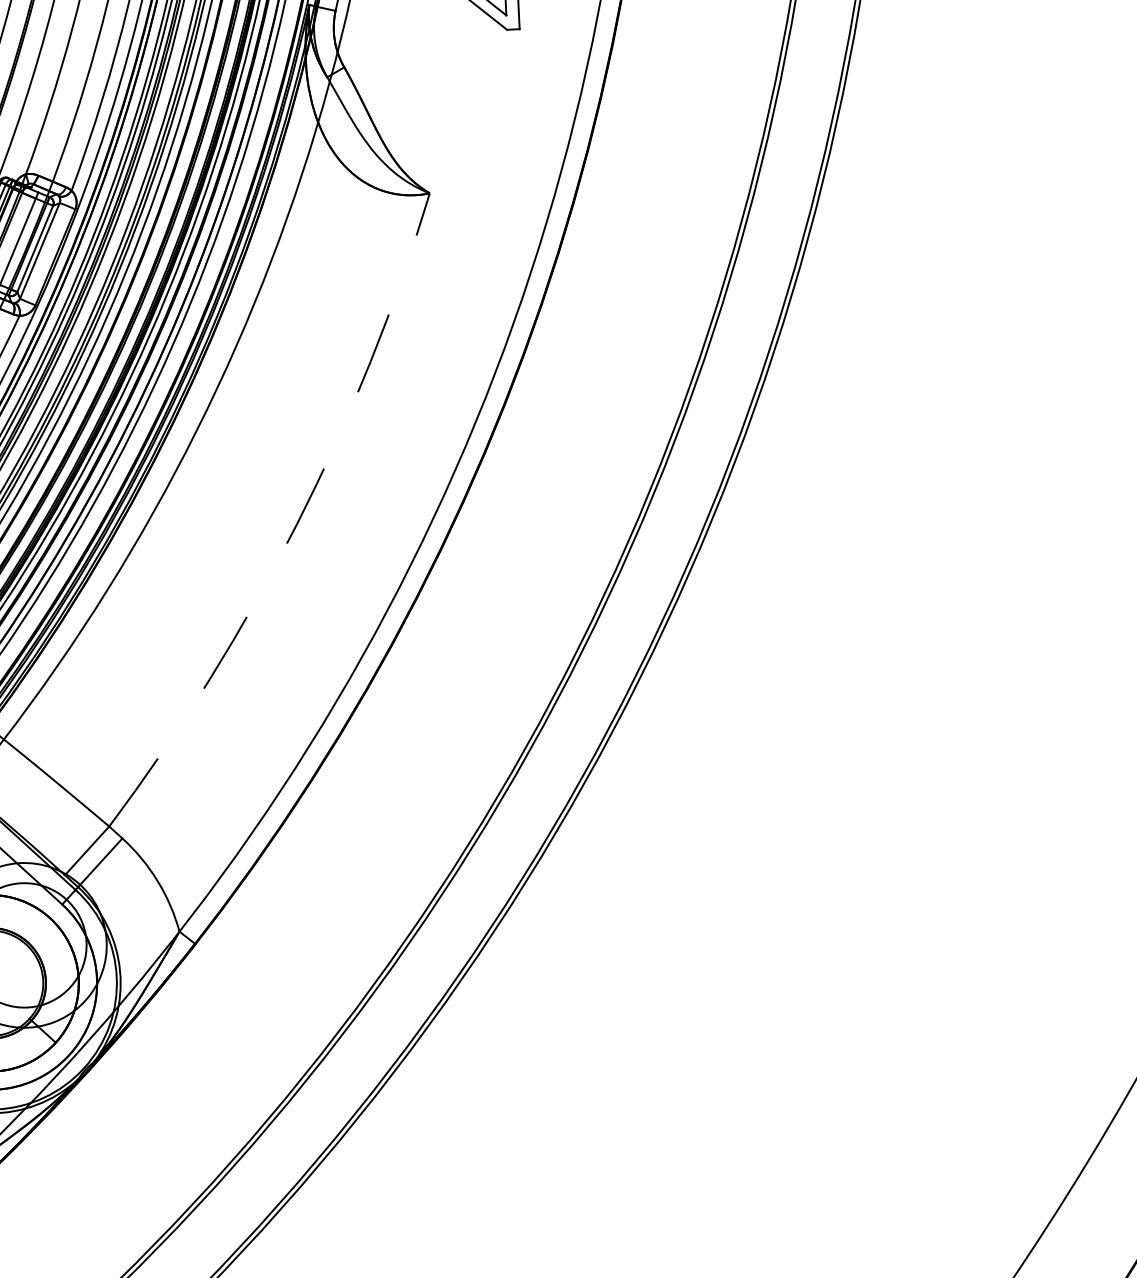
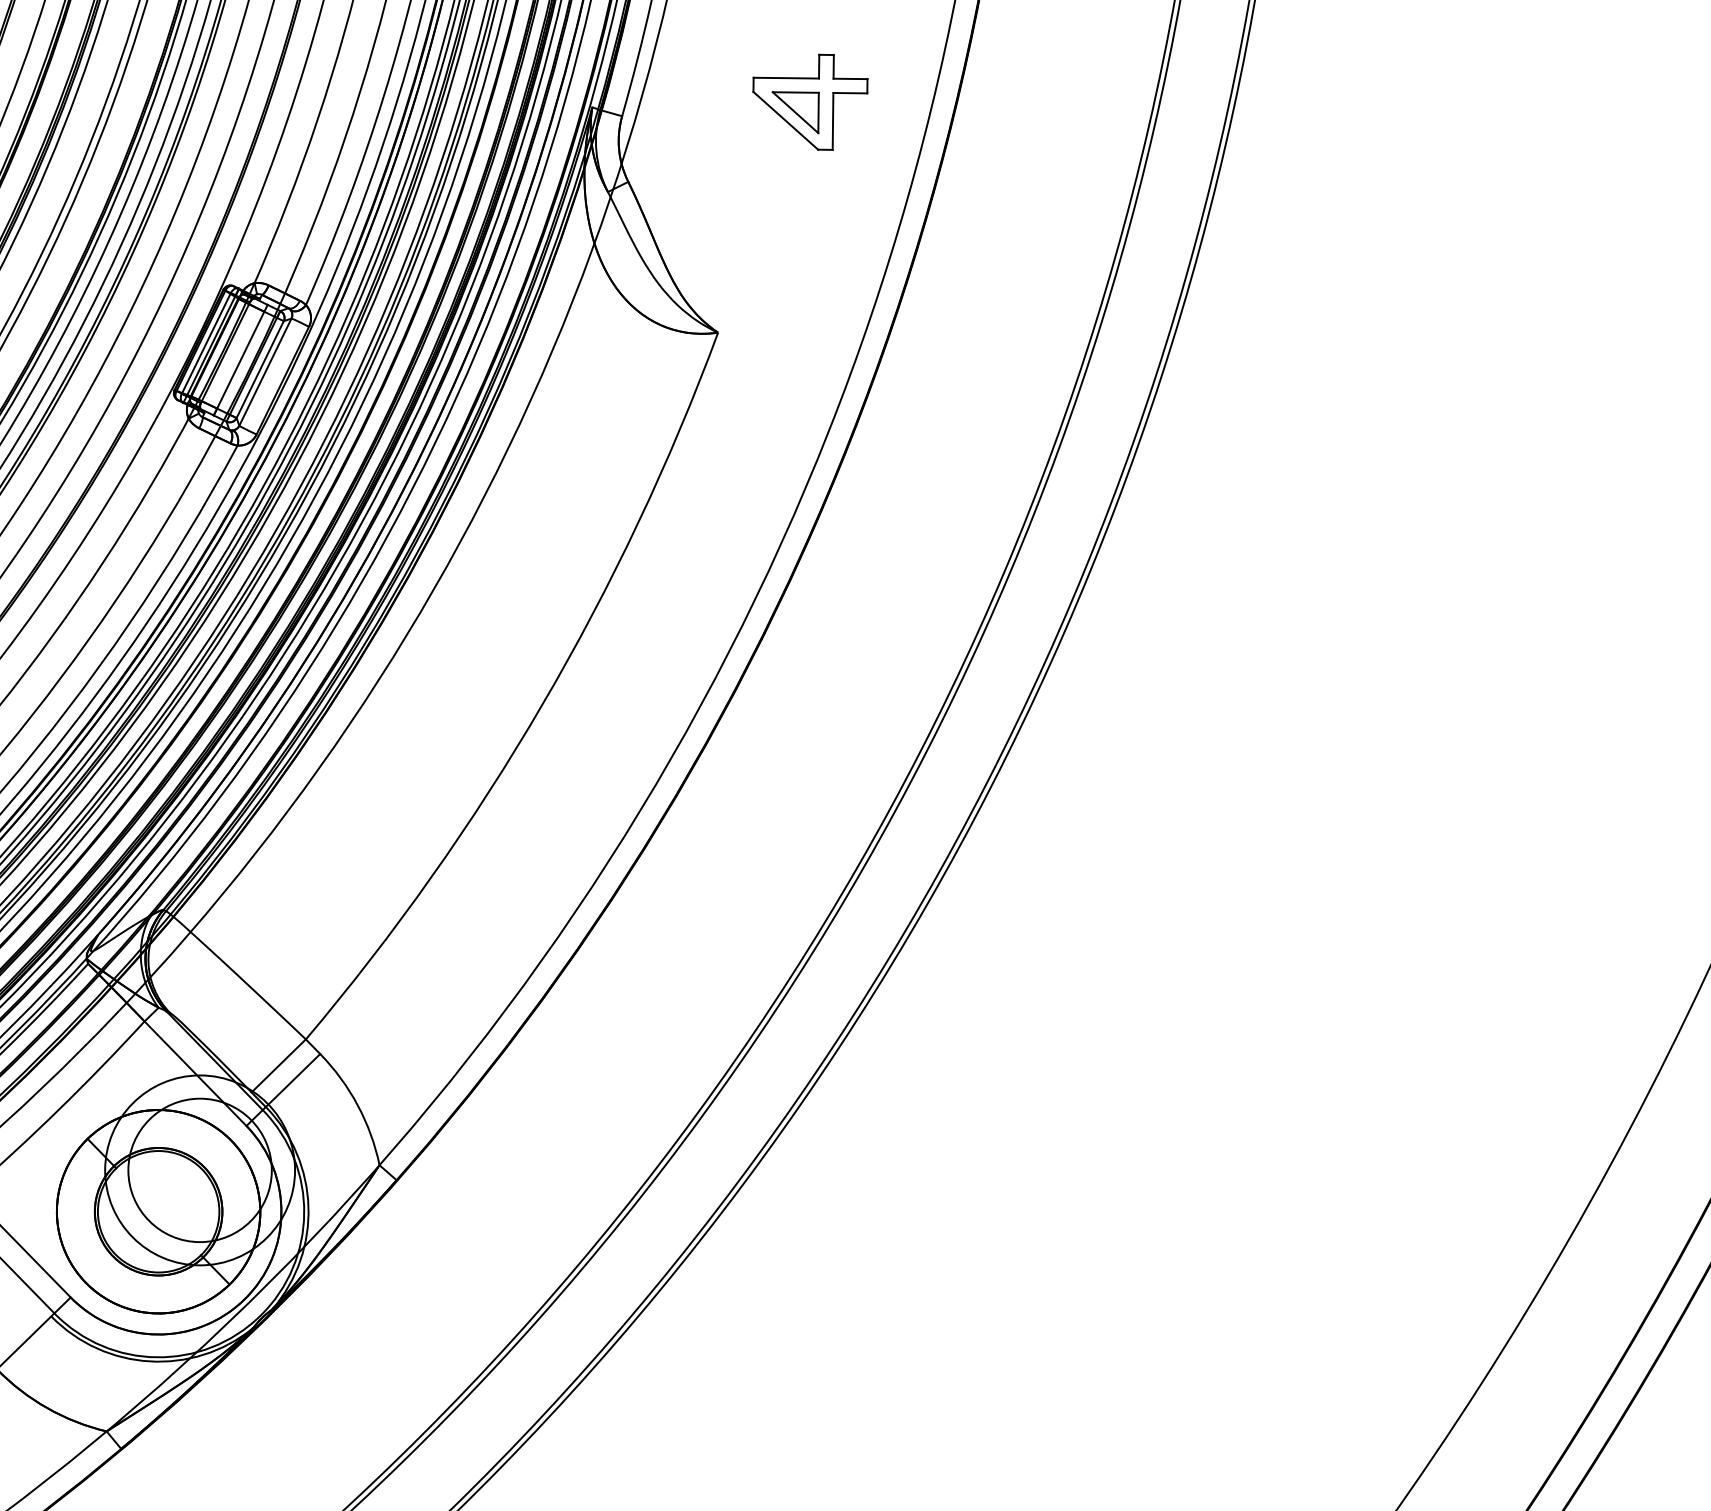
arc: (296, 523) -> (542, 703), dashed -> solid

